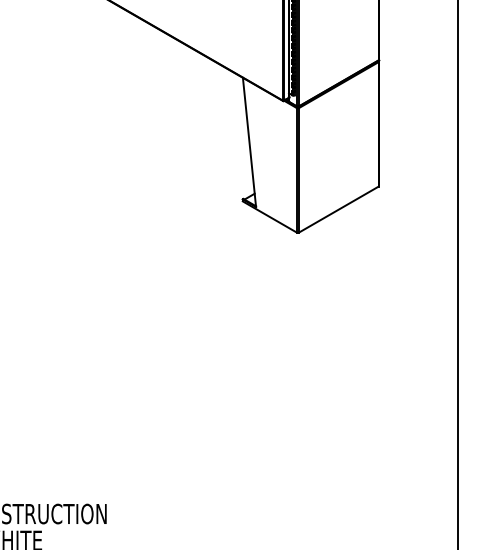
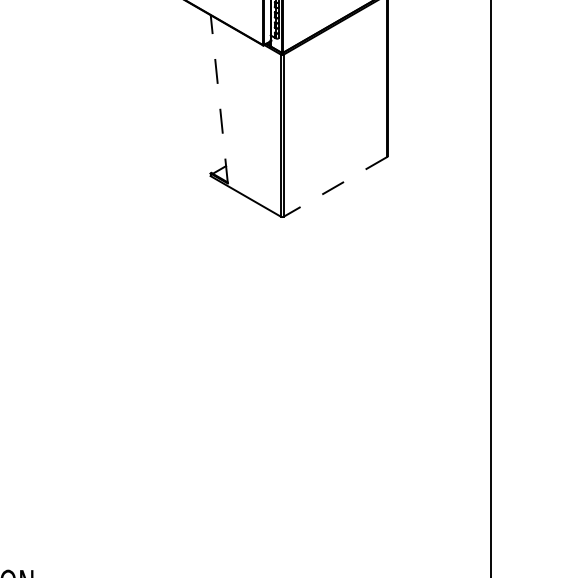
line: (249, 142) -> (219, 99), solid -> dashed
line: (338, 209) -> (335, 186), solid -> dashed

